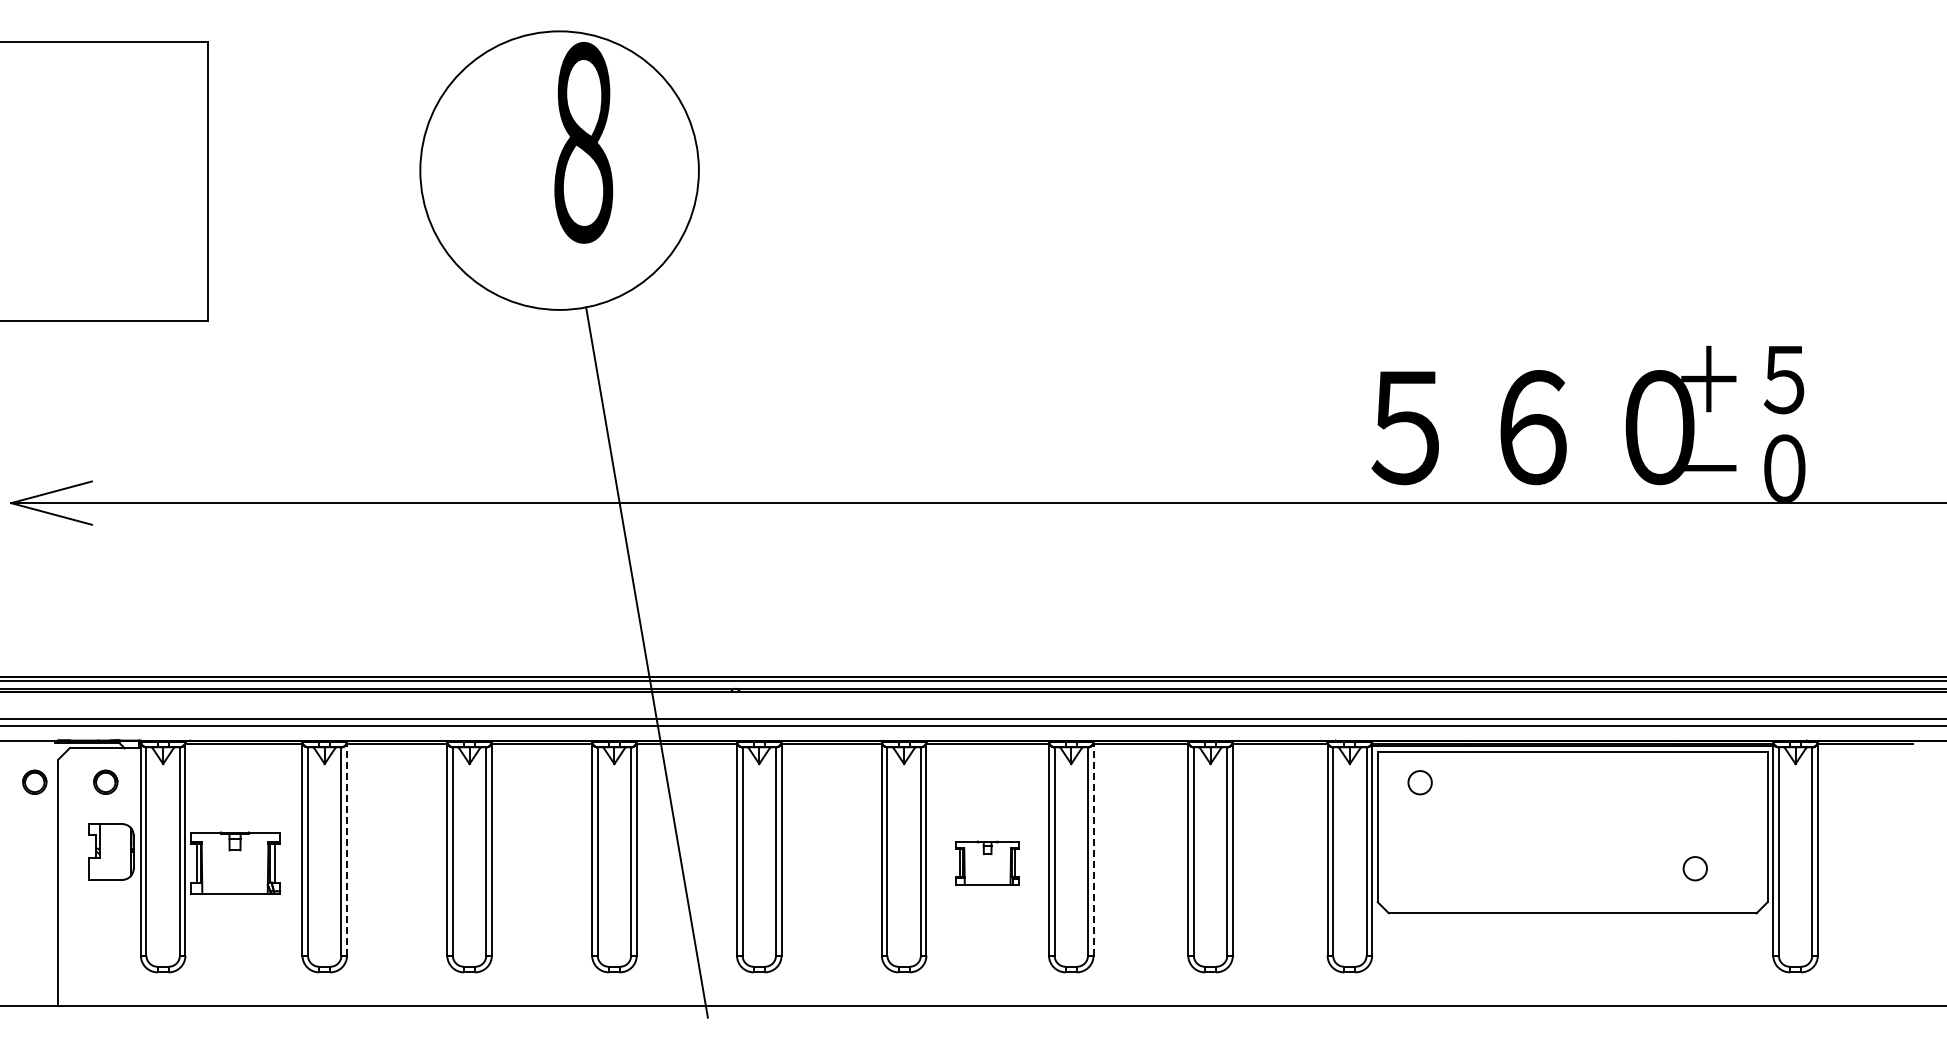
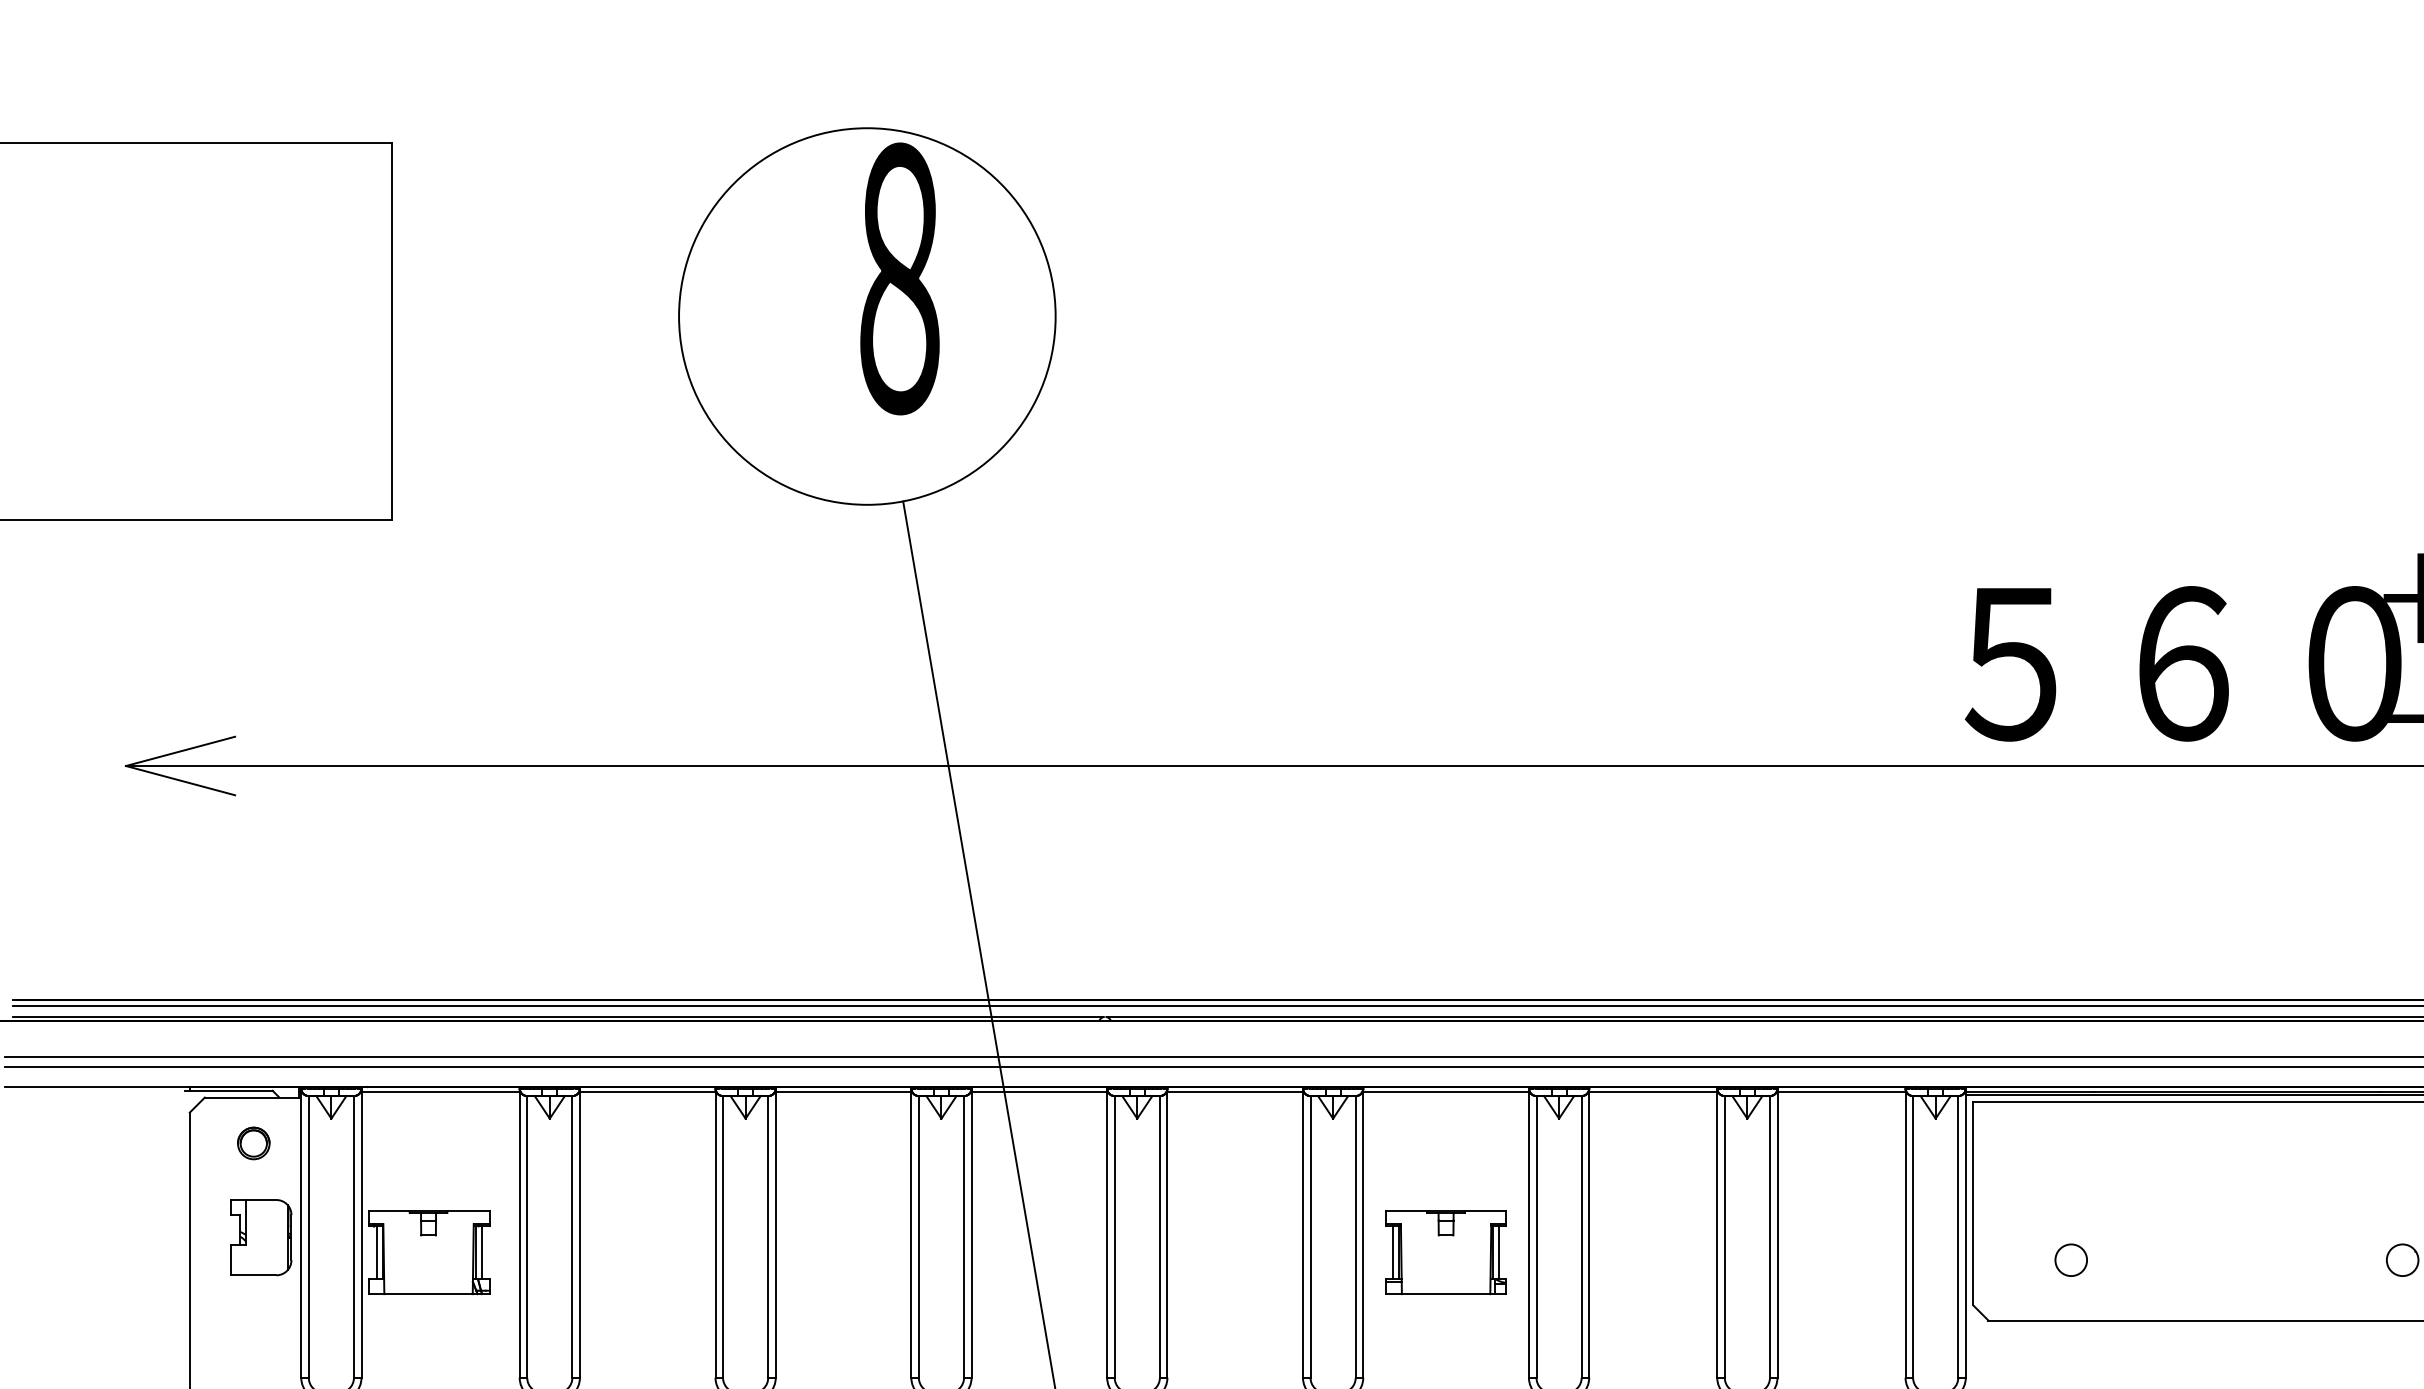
part: (34, 781) -> (157, 1142), removed
circle: (1419, 782) -> (2070, 1259), moved
line: (347, 848) -> (580, 1232), dashed -> solid
line: (1093, 848) -> (1589, 1232), dashed -> solid
part: (987, 862) -> (1445, 1251), size x1.43

